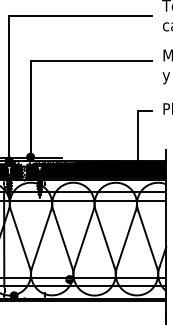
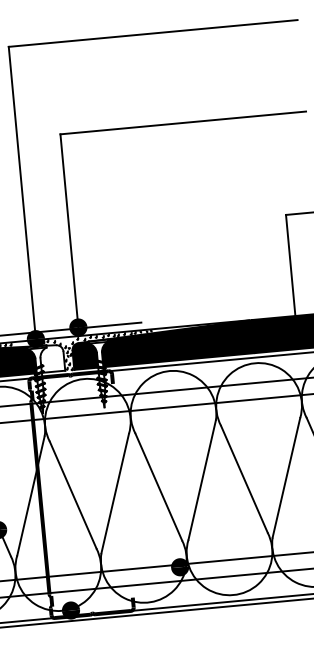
fill: (16, 170) -> (52, 357), removed

